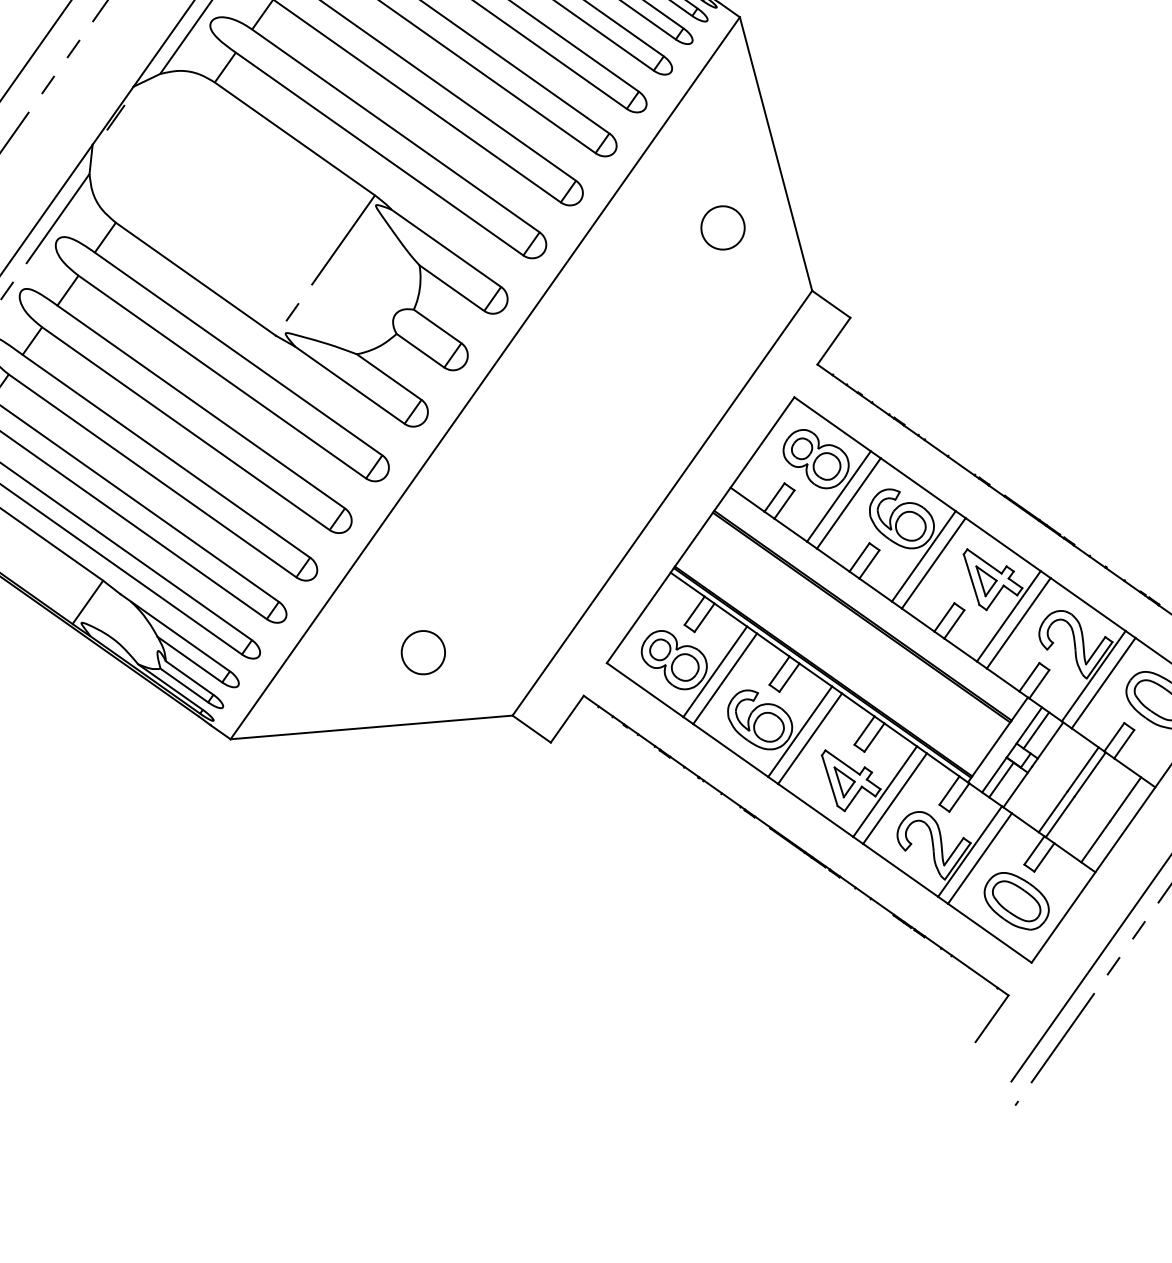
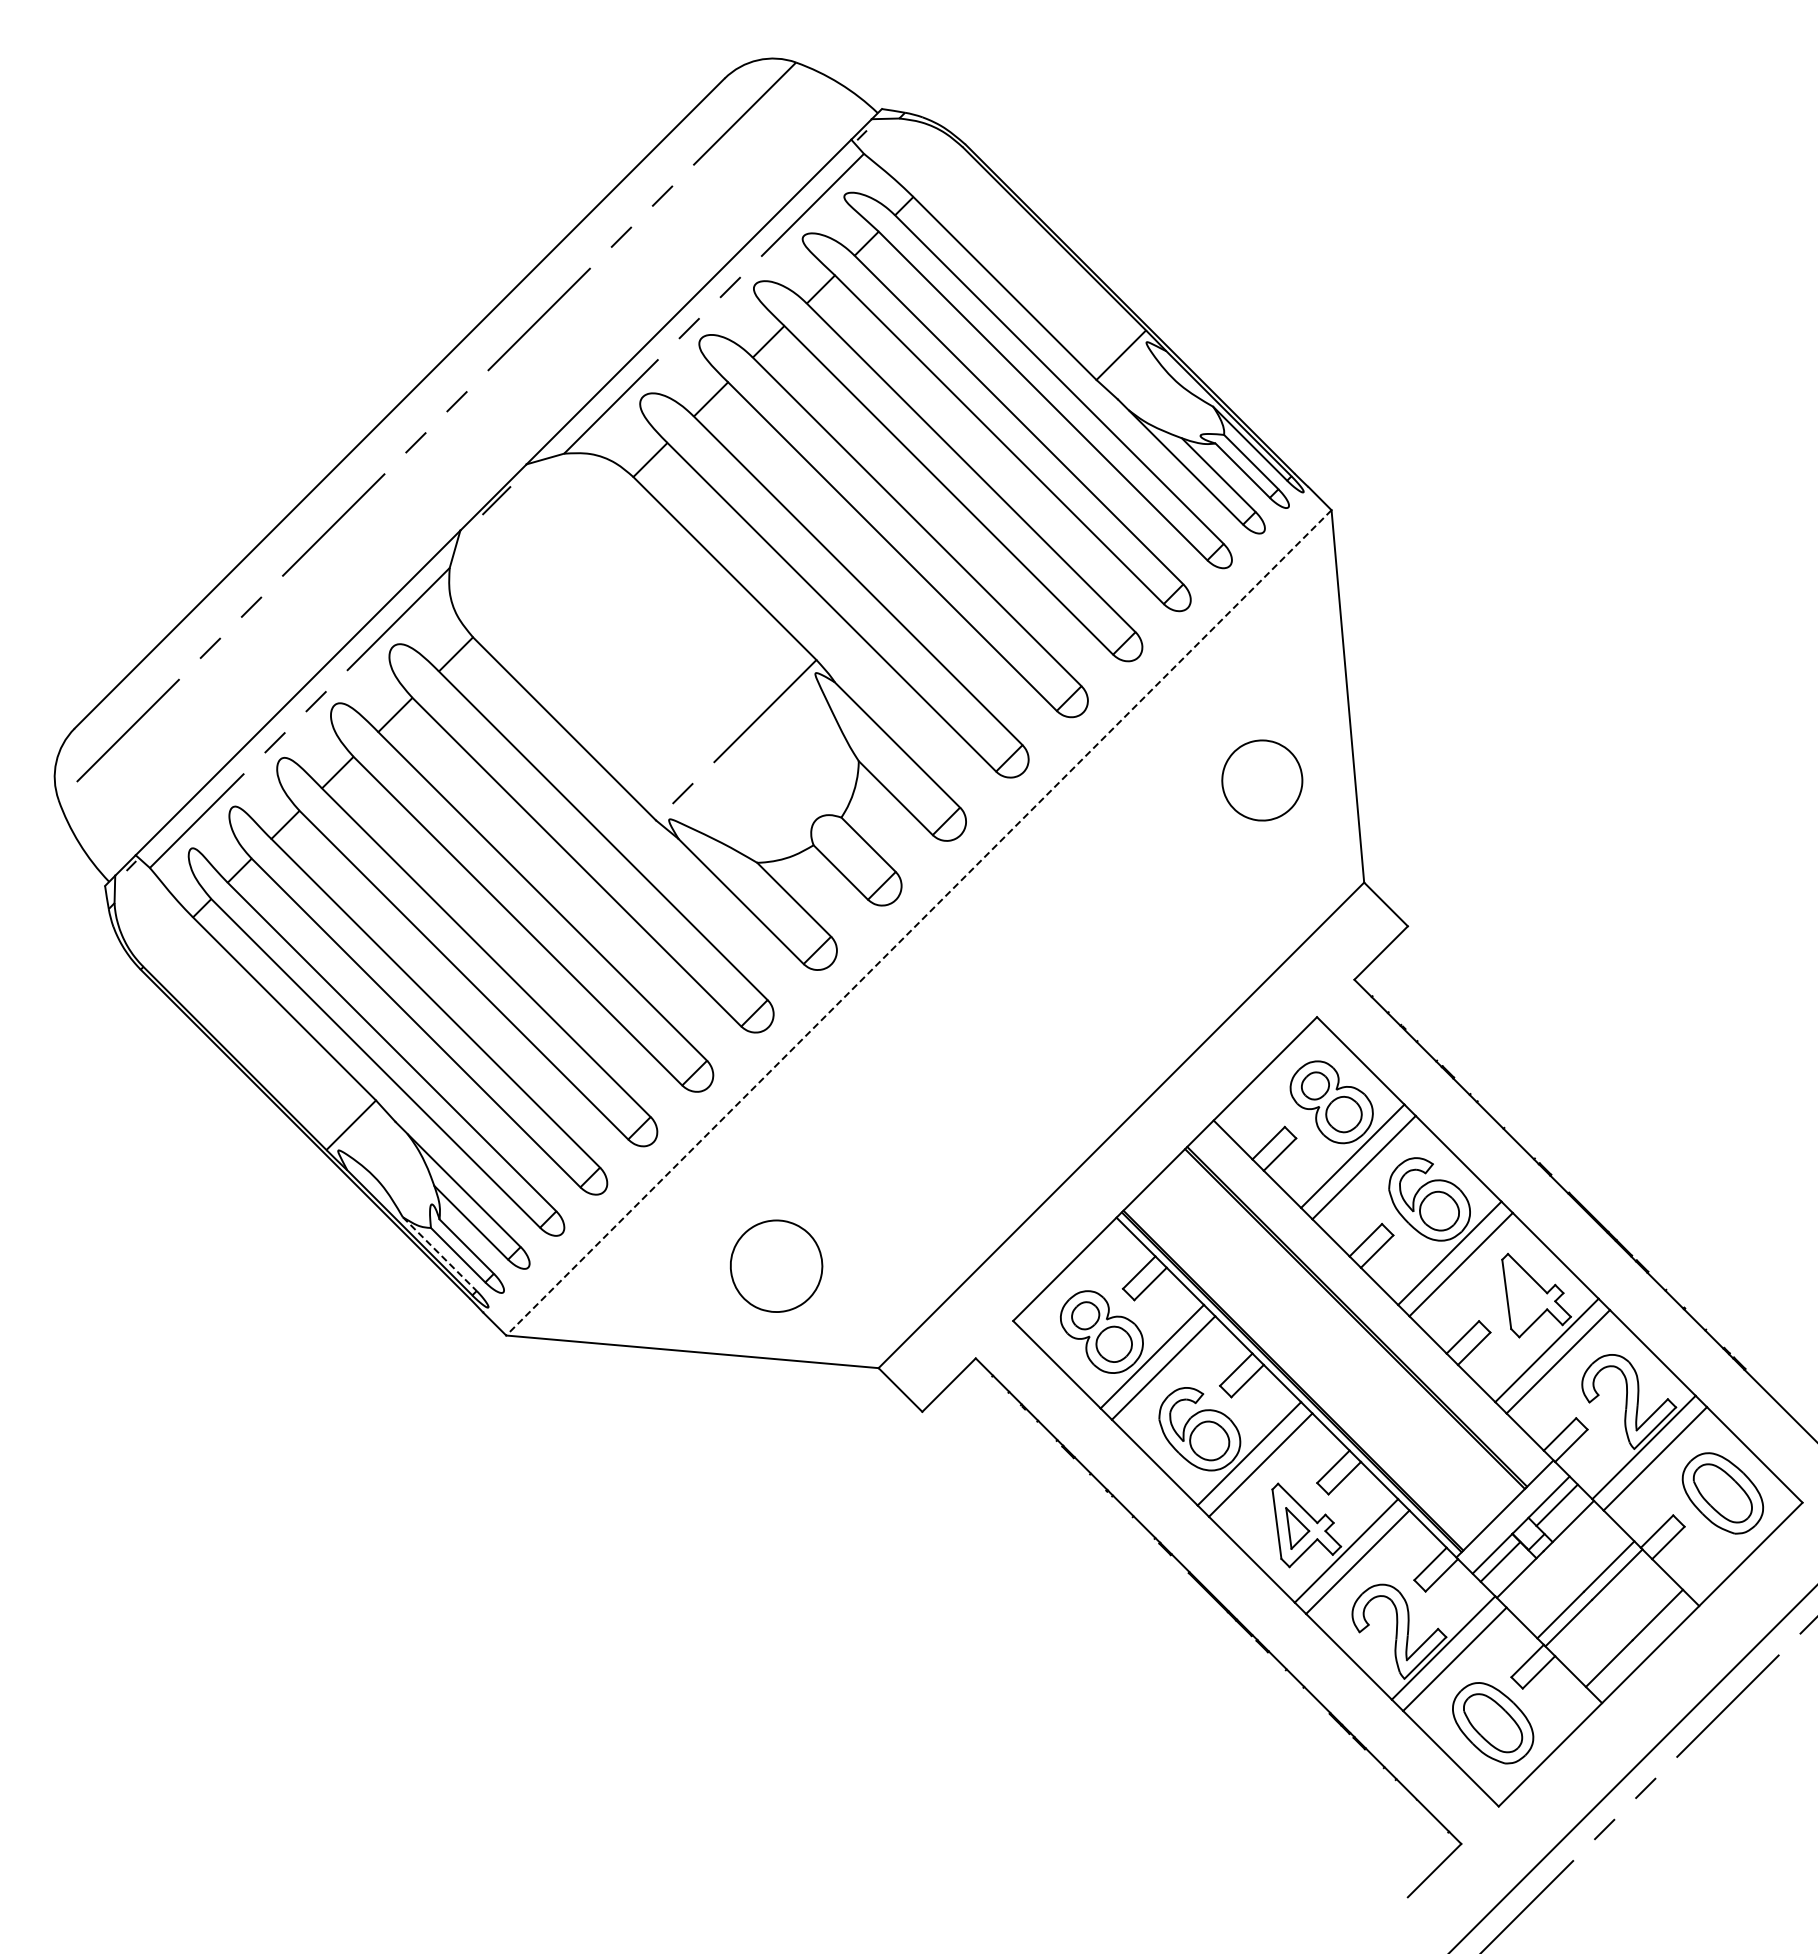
part: (722, 227) -> (1261, 780), size x1.4
line: (484, 378) -> (918, 922), solid -> dashed
part: (987, 580) -> (1527, 1298), removed
part: (423, 652) -> (776, 1265), size x1.6
line: (171, 687) -> (440, 1254), solid -> dashed

